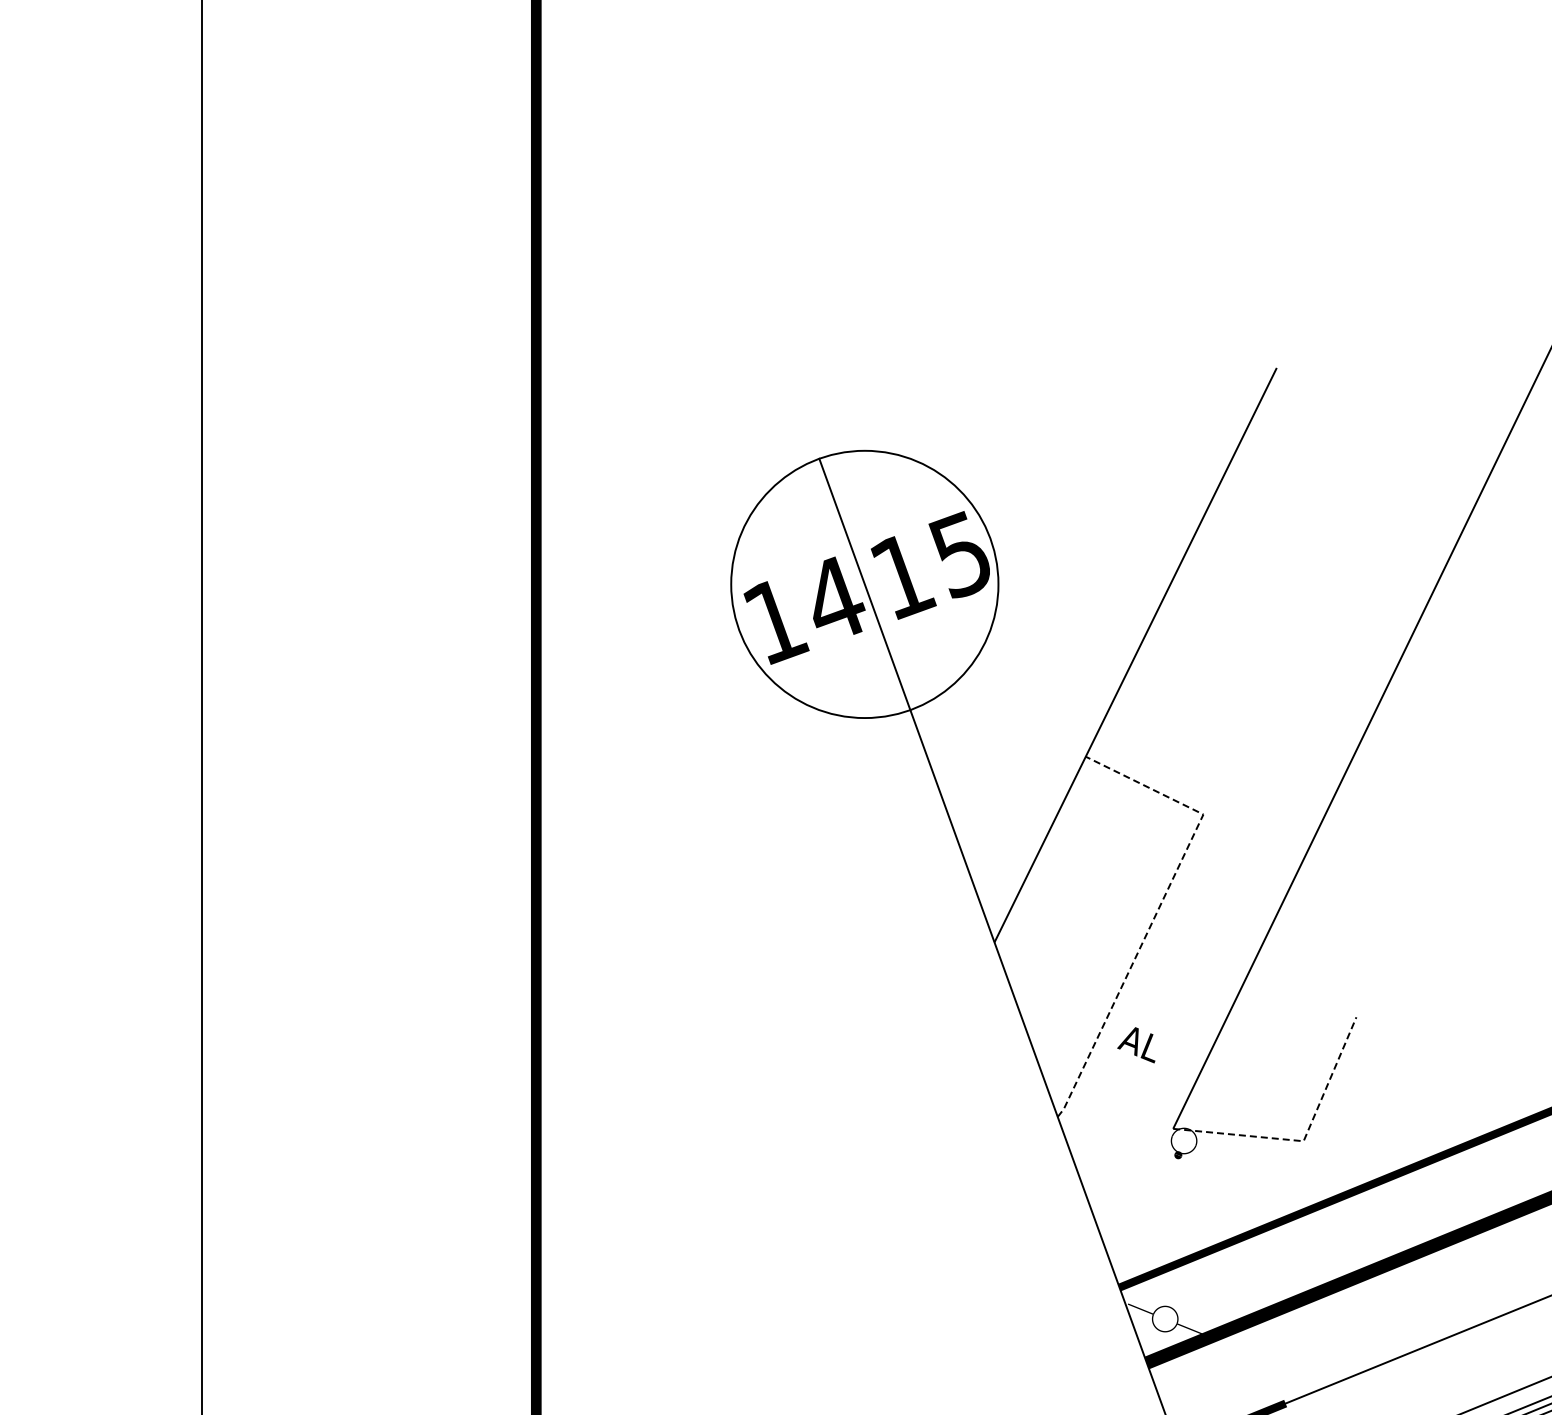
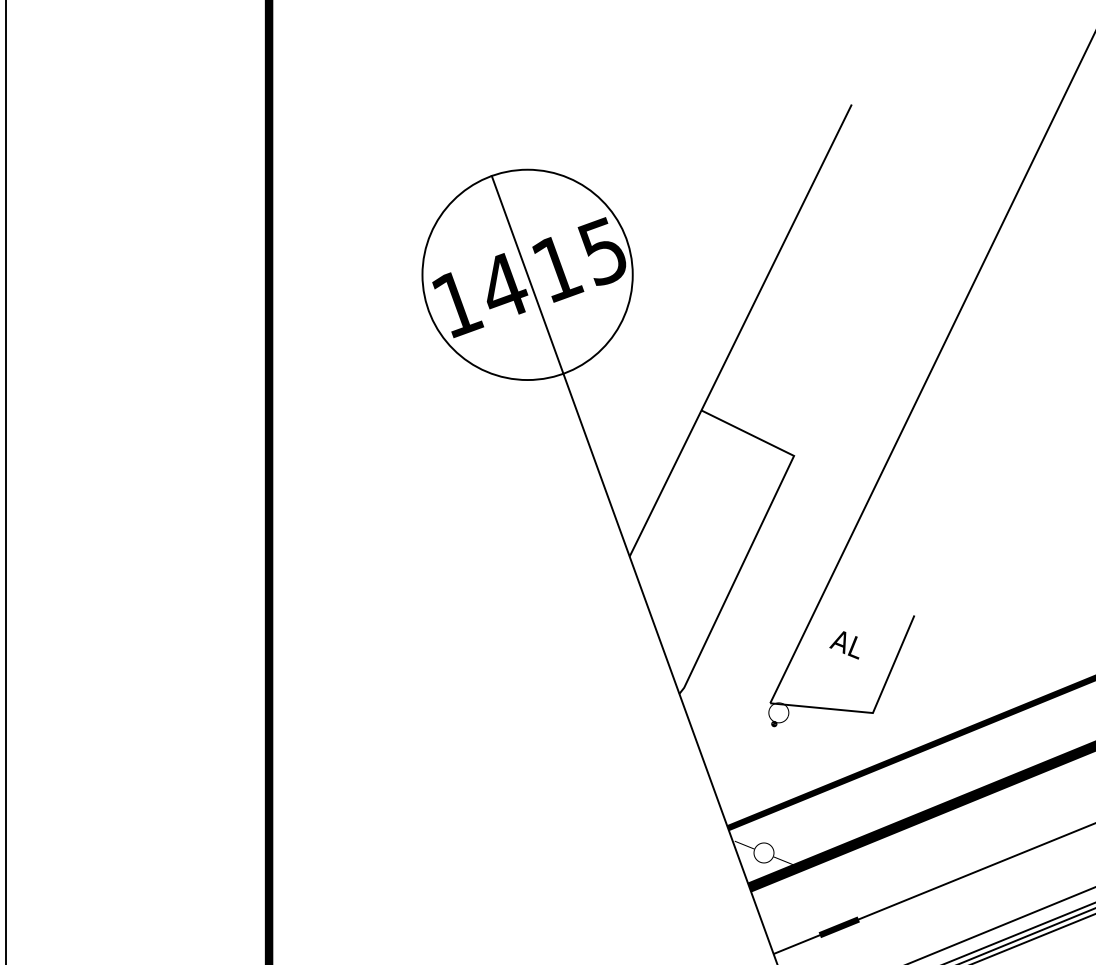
line: (1159, 906) -> (759, 528), dashed -> solid
text: (1136, 1045) -> (844, 645), moved
line: (1304, 1140) -> (873, 712), dashed -> solid

